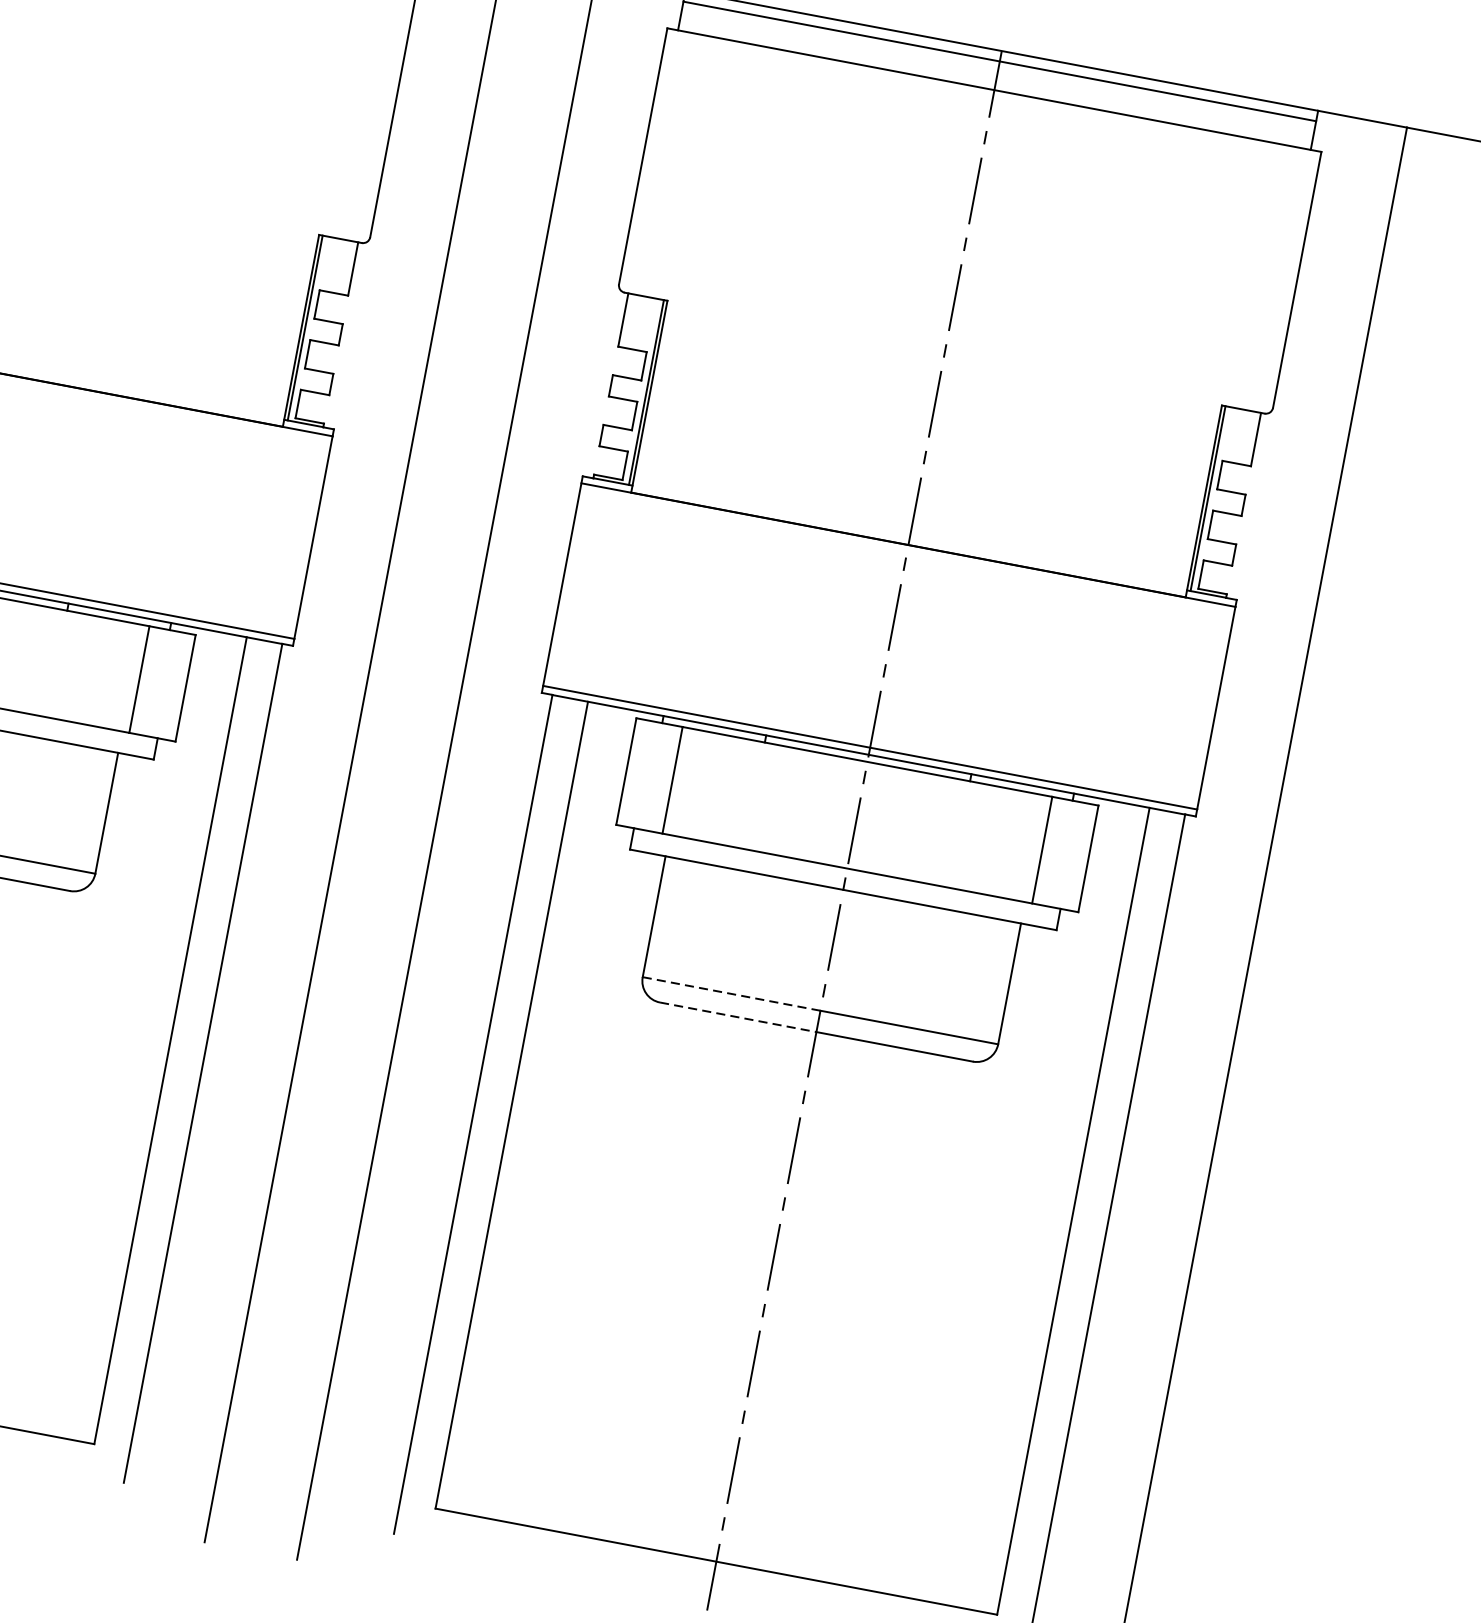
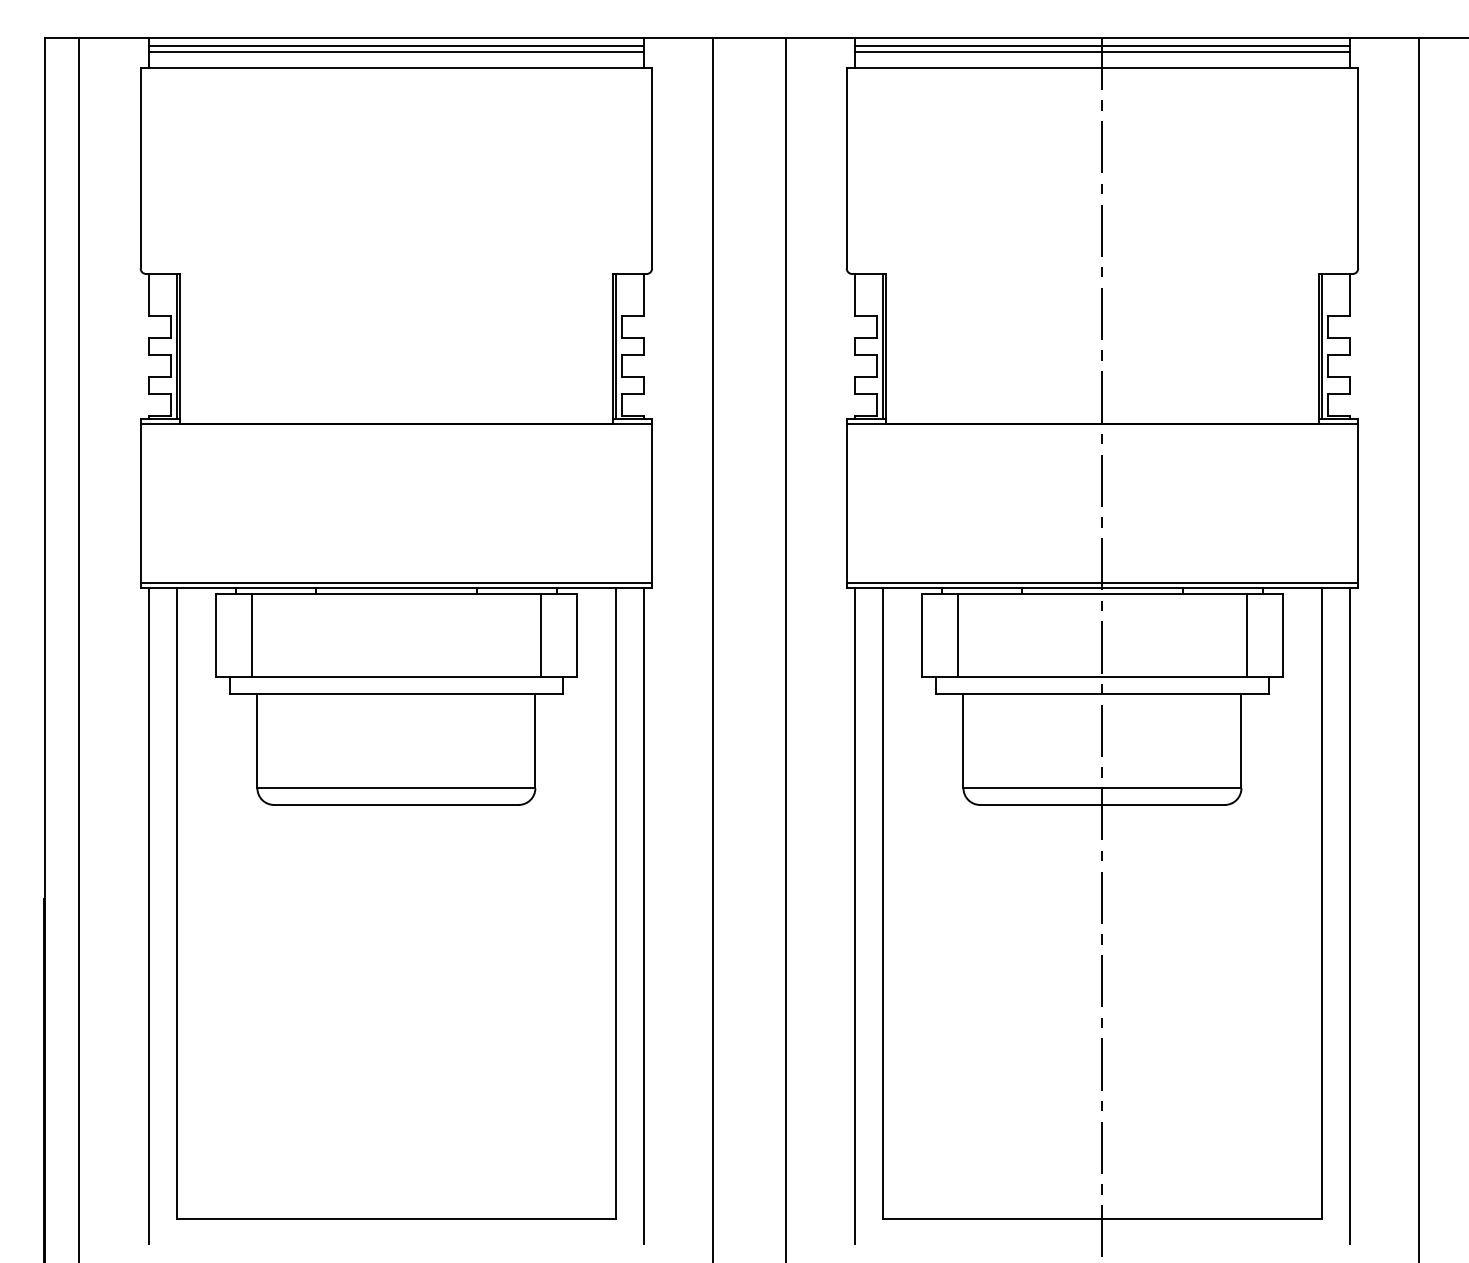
line: (998, 69) -> (1102, 52), added
line: (732, 994) -> (1033, 788), dashed -> solid
line: (738, 1016) -> (1041, 804), dashed -> solid

